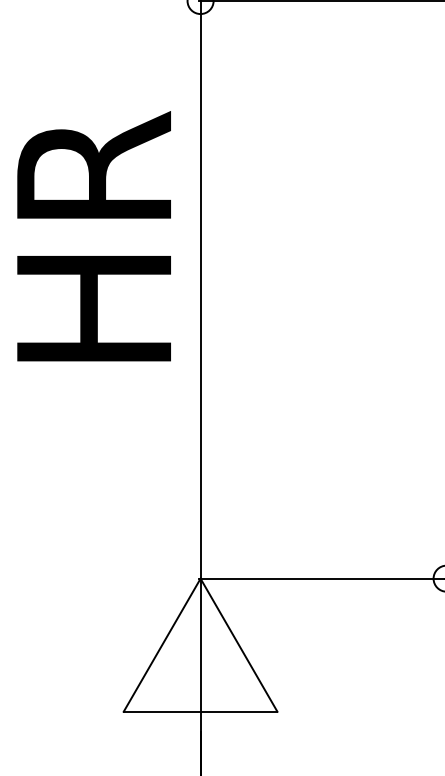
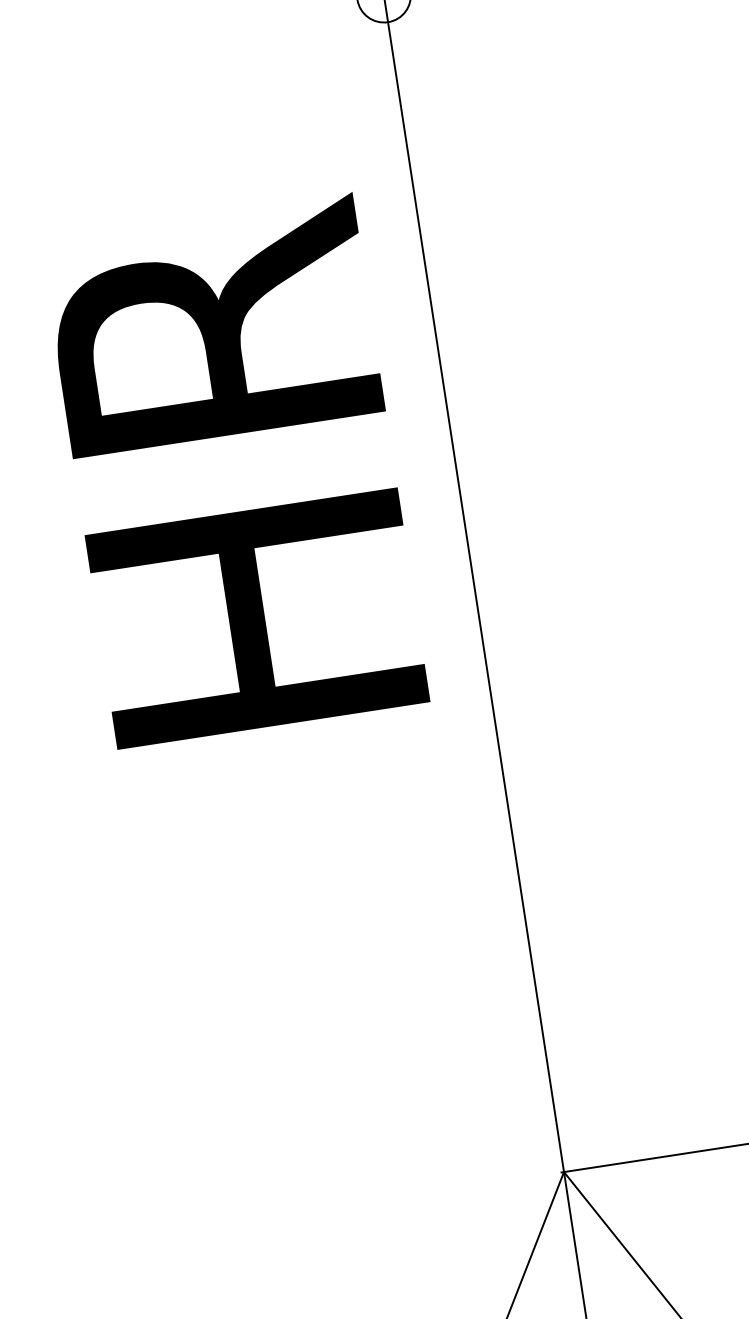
text: (93, 236) -> (233, 471), moved

